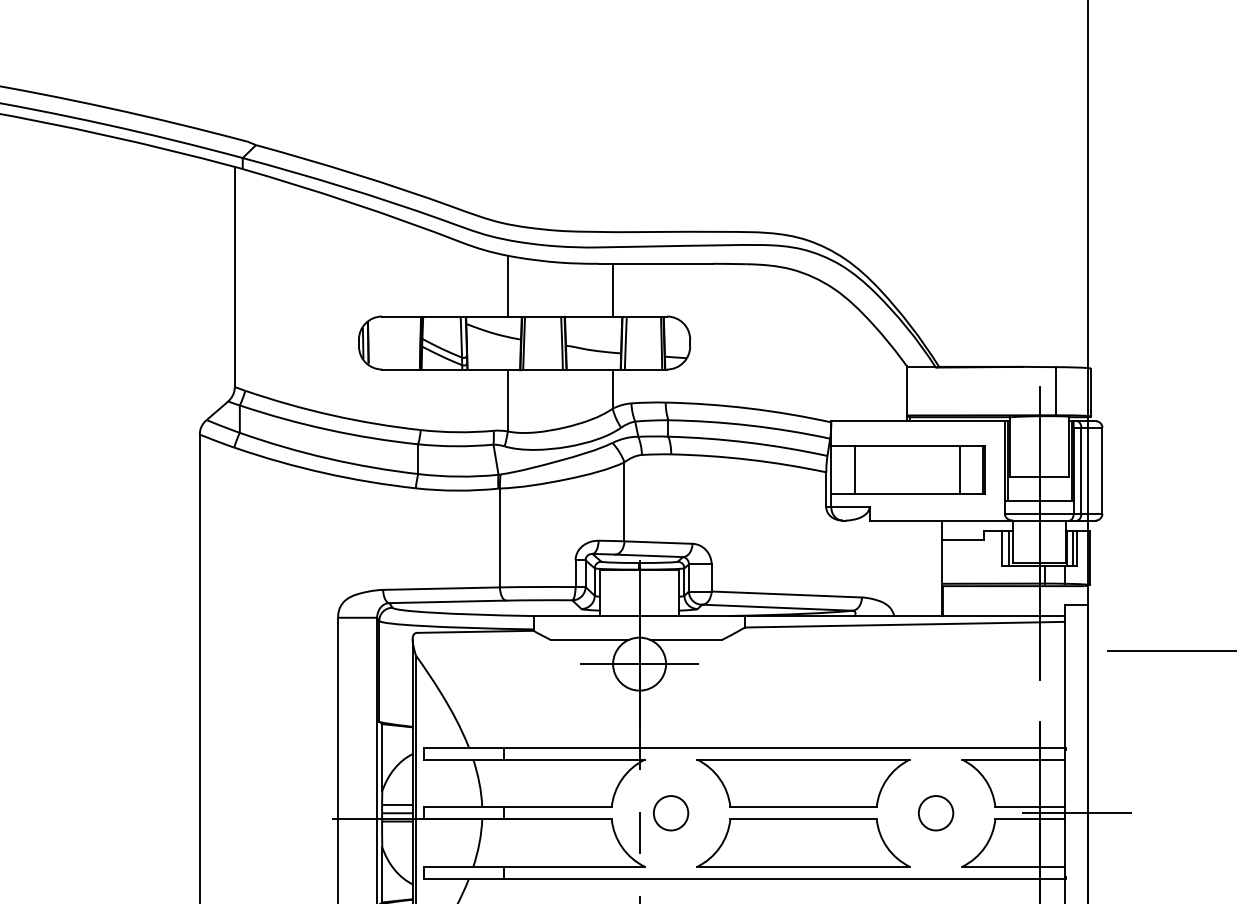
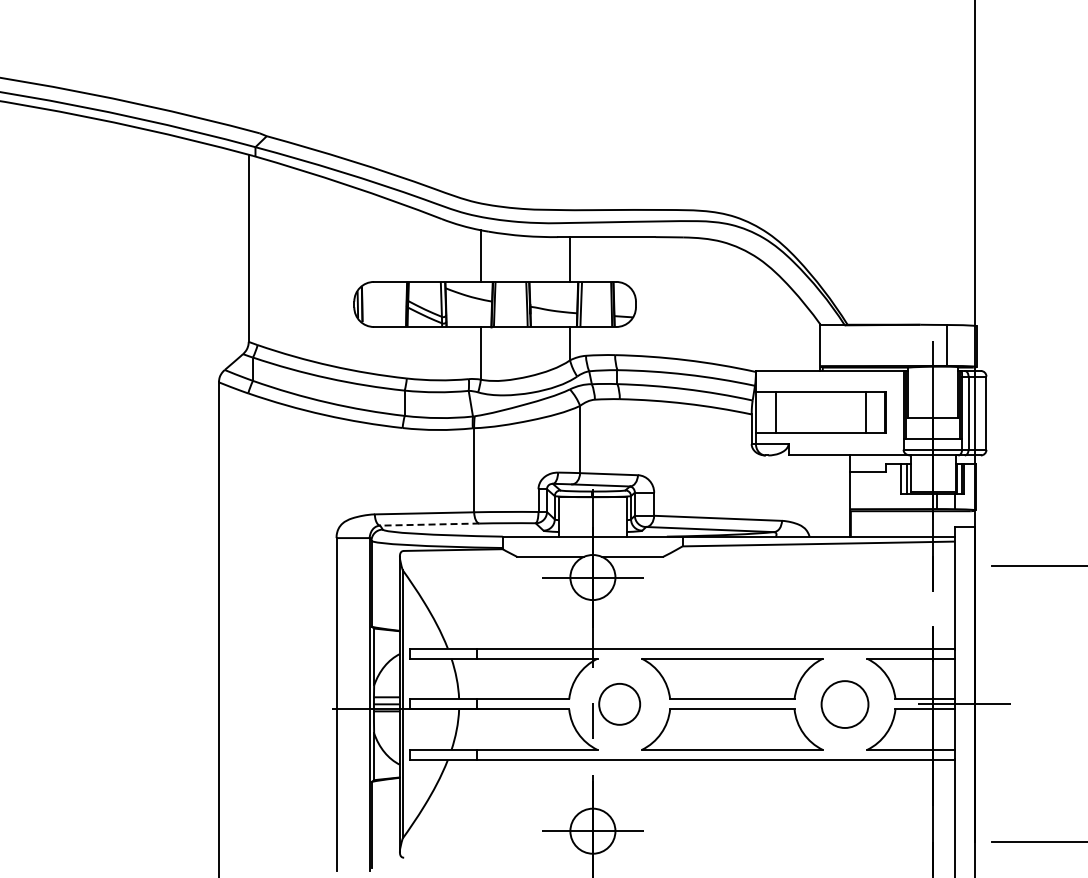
line: (447, 601) -> (429, 524), solid -> dashed
circle: (670, 812) -> (619, 703), size x1.4
circle: (935, 812) -> (844, 703), size x1.6

